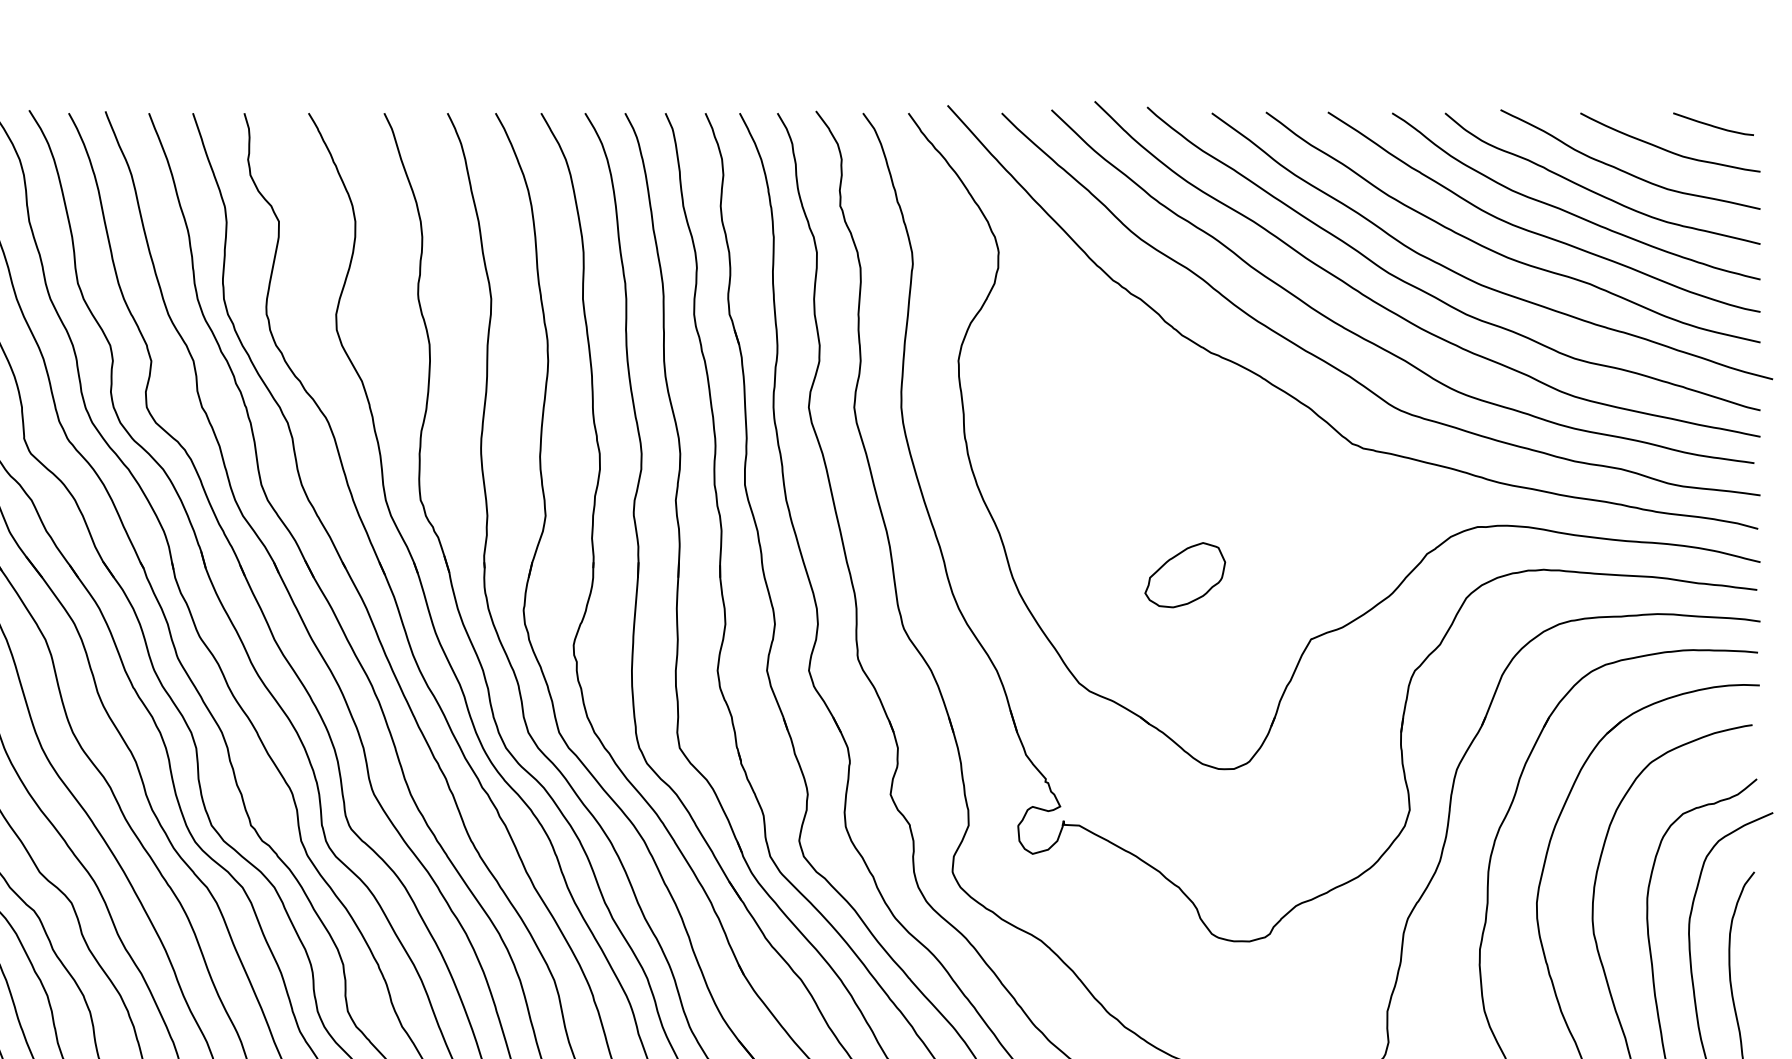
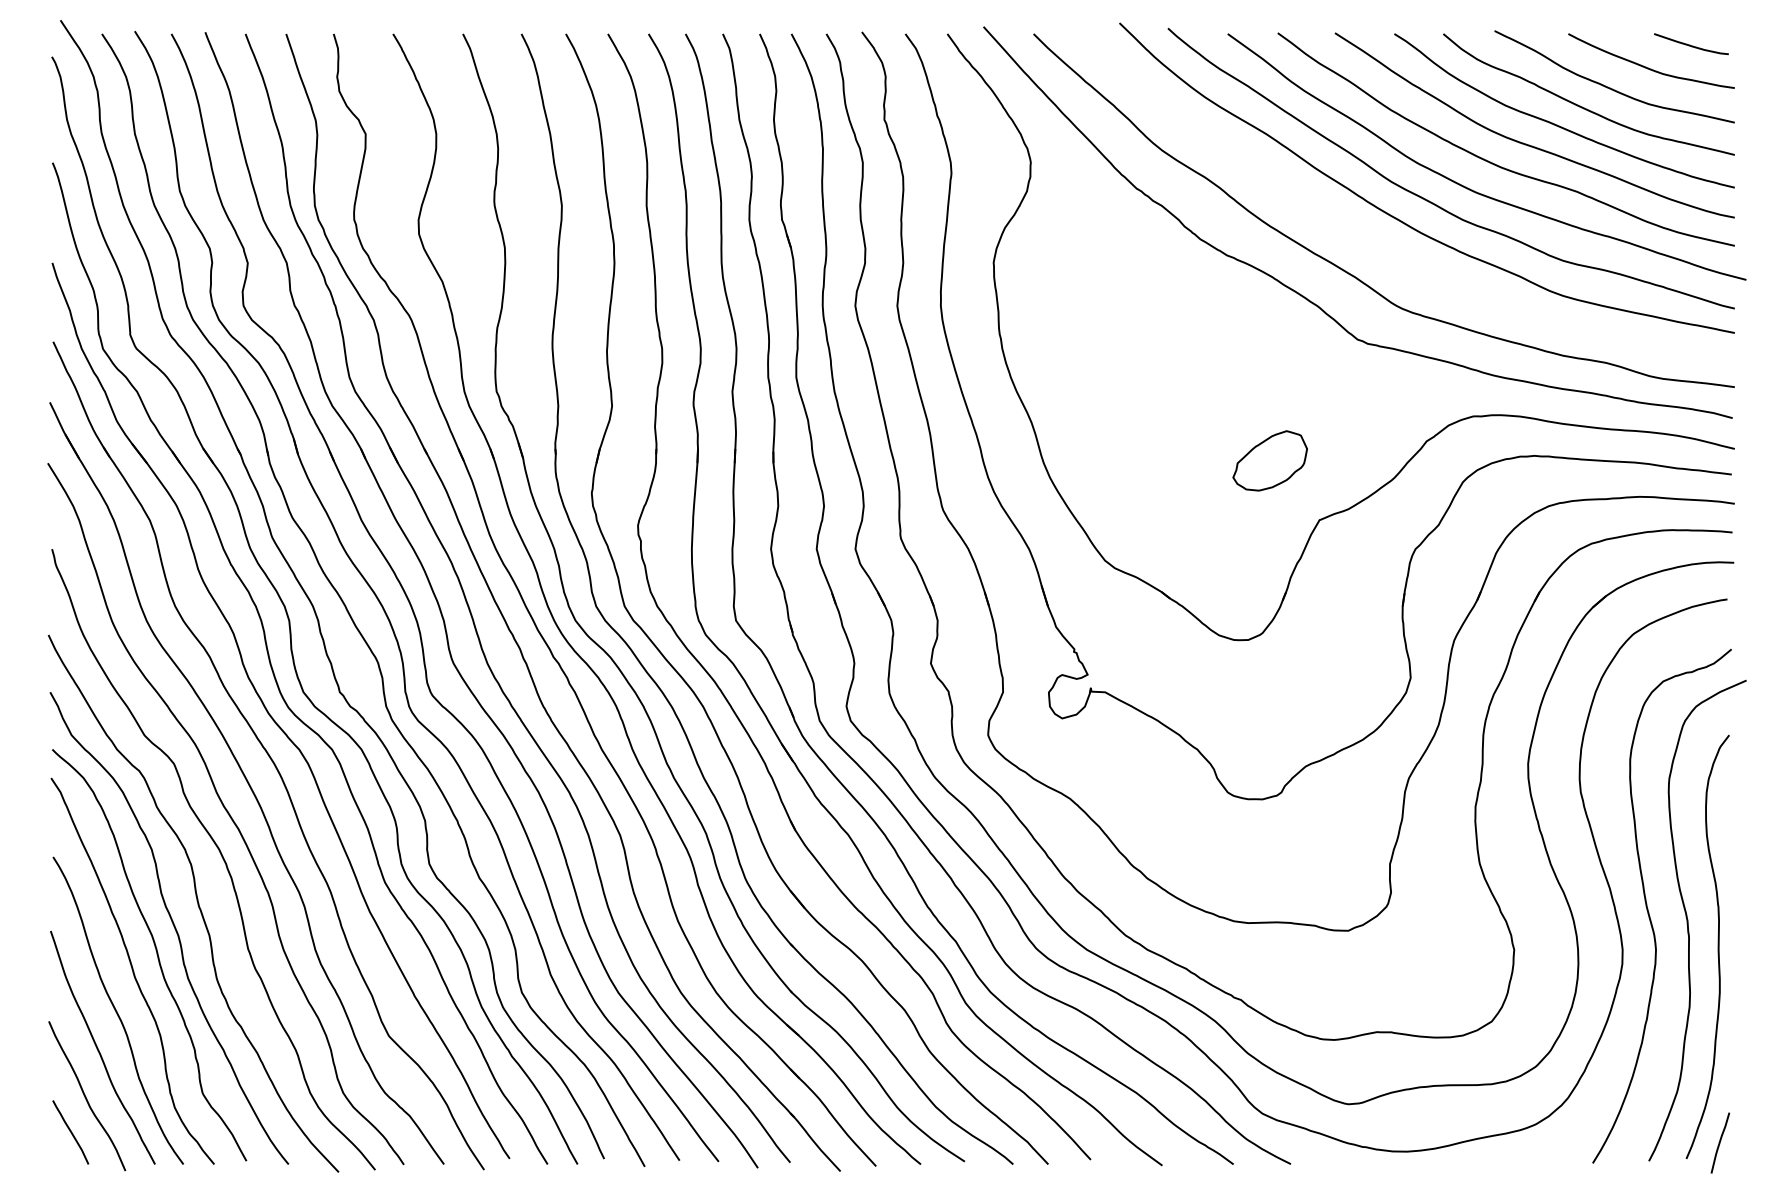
curve: (1374, 343) -> (1378, 246), removed
part: (1184, 574) -> (1269, 460), moved

